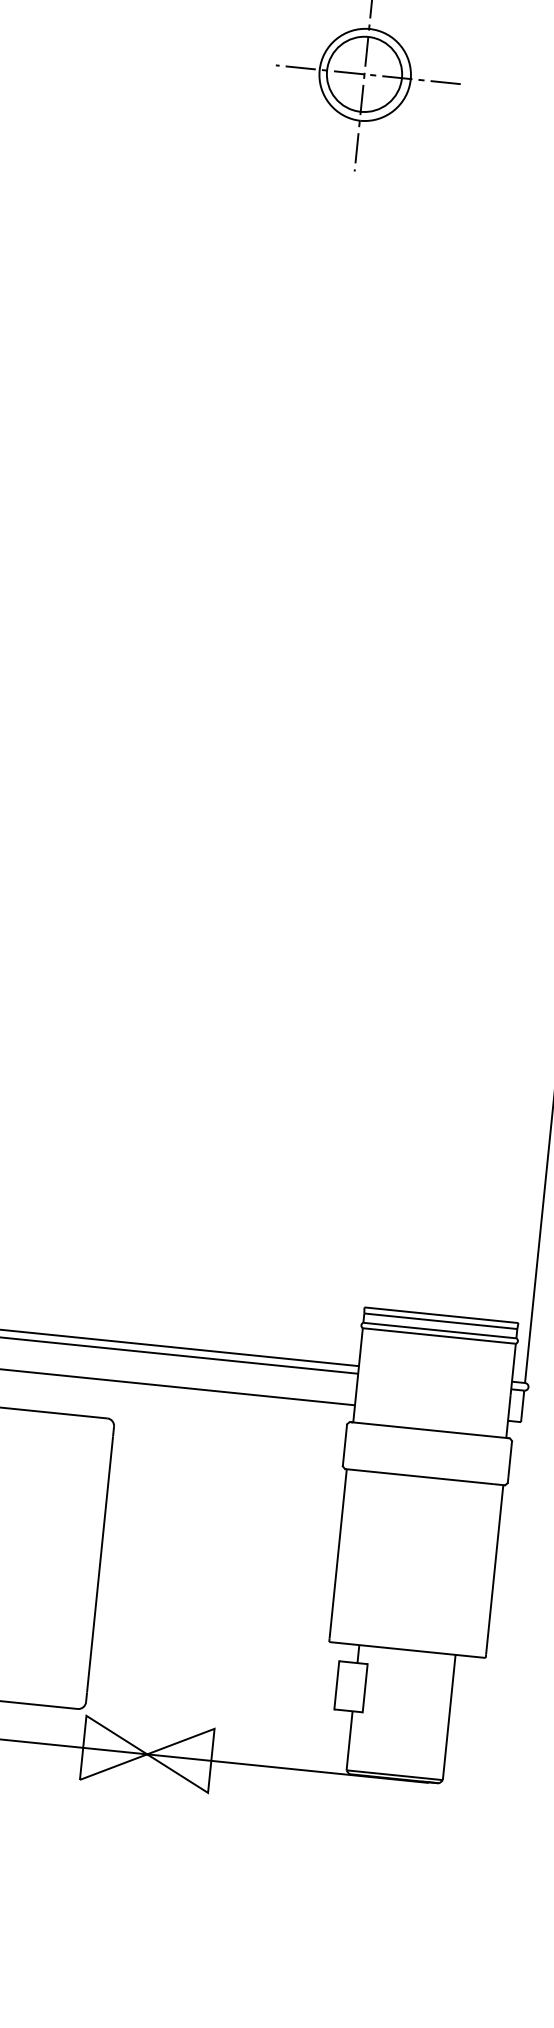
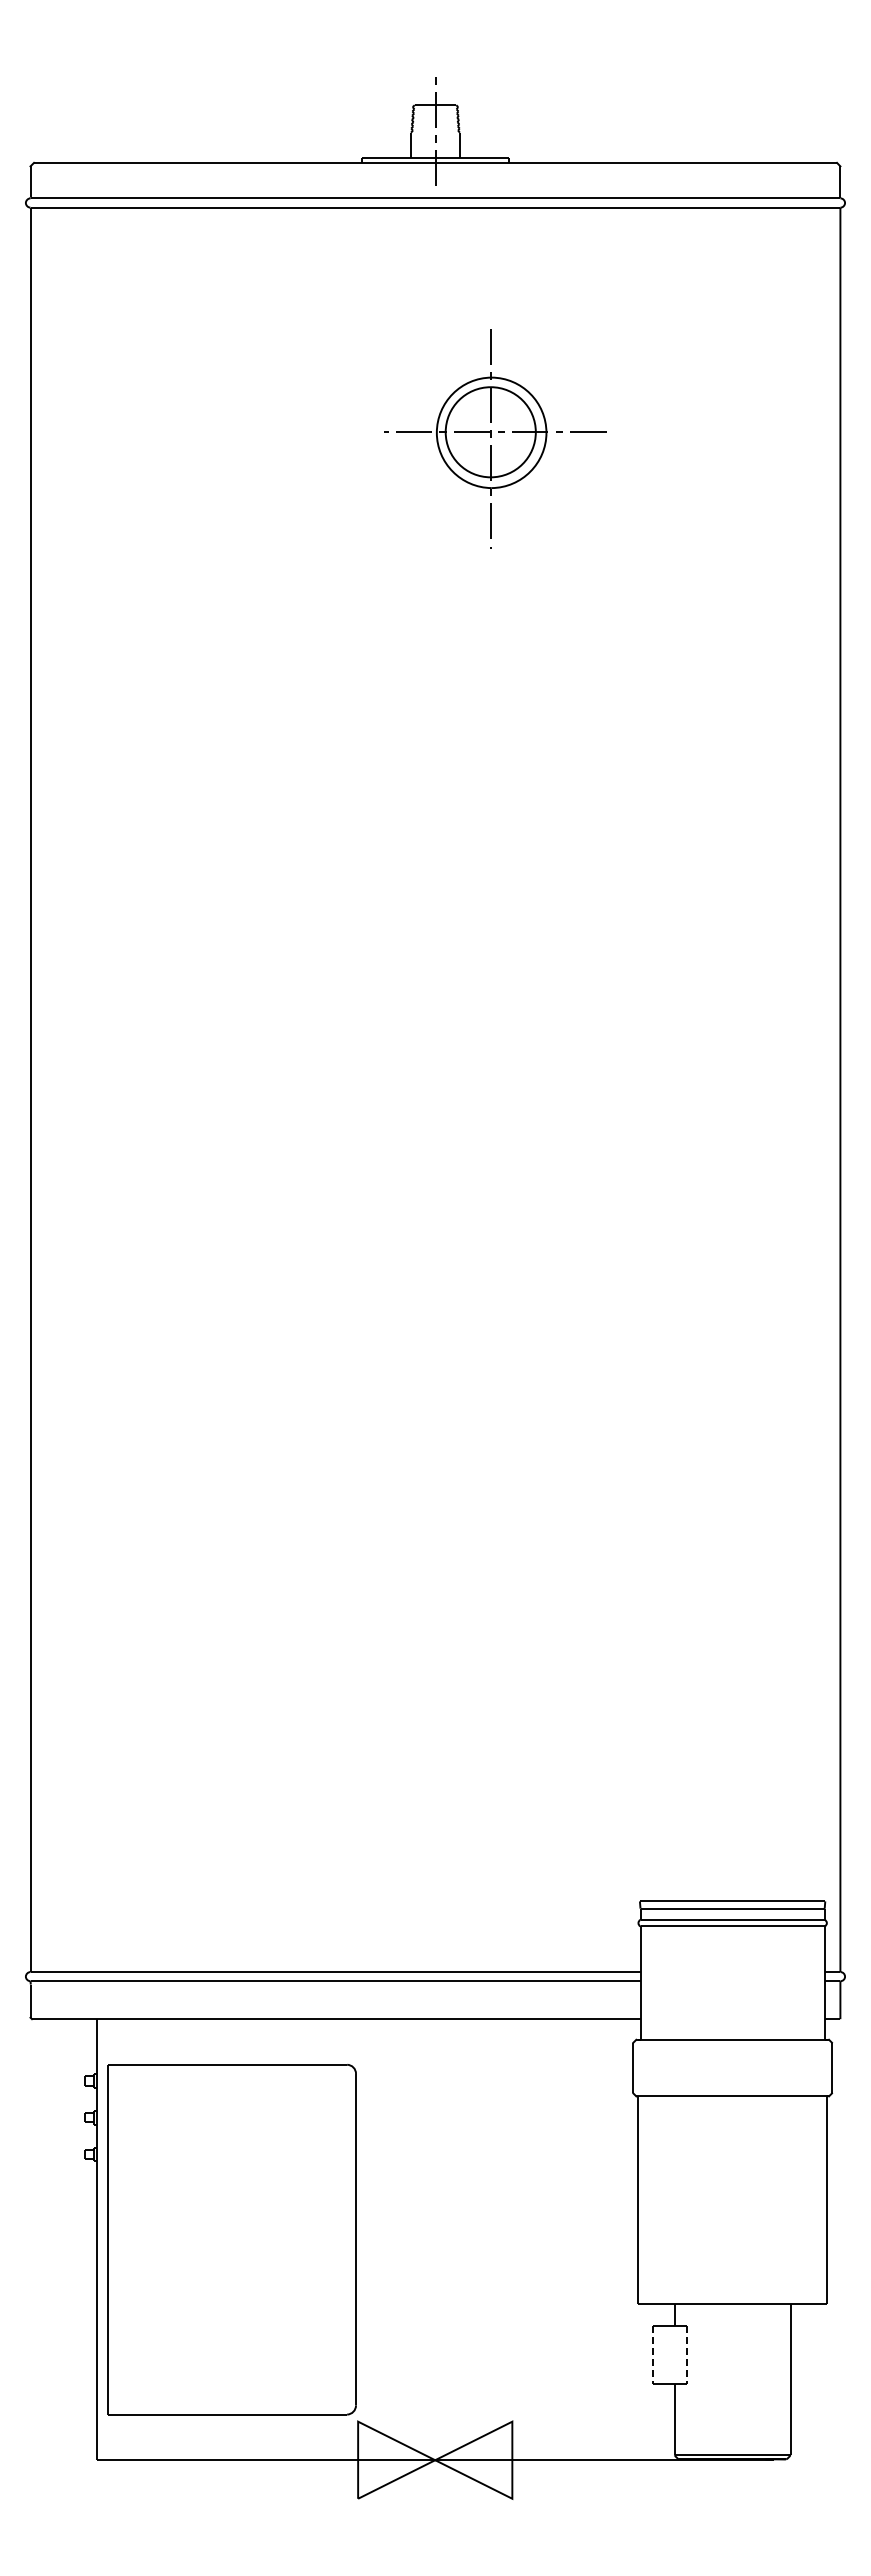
line: (336, 1685) -> (652, 2355), solid -> dashed
line: (364, 1688) -> (686, 2355), solid -> dashed

